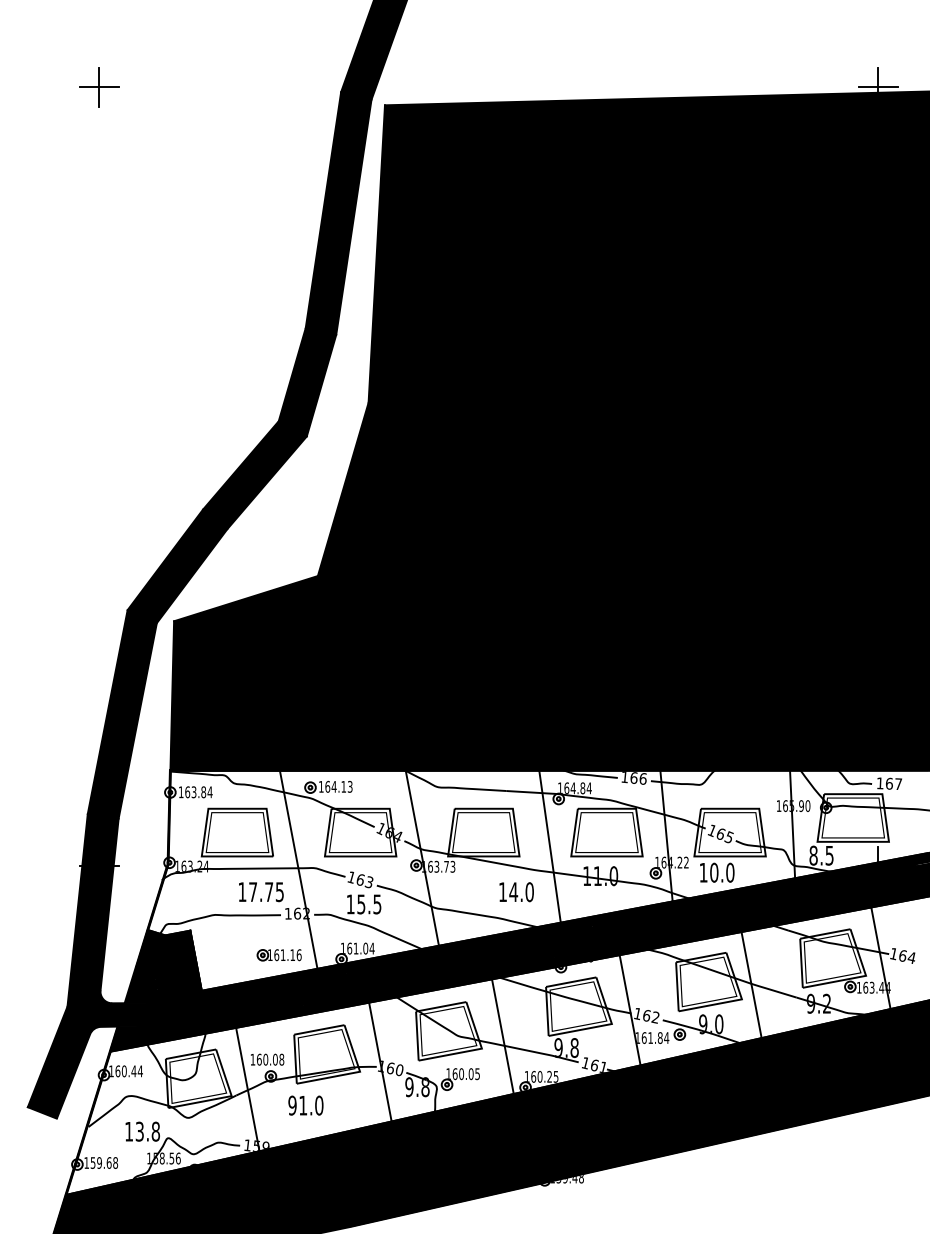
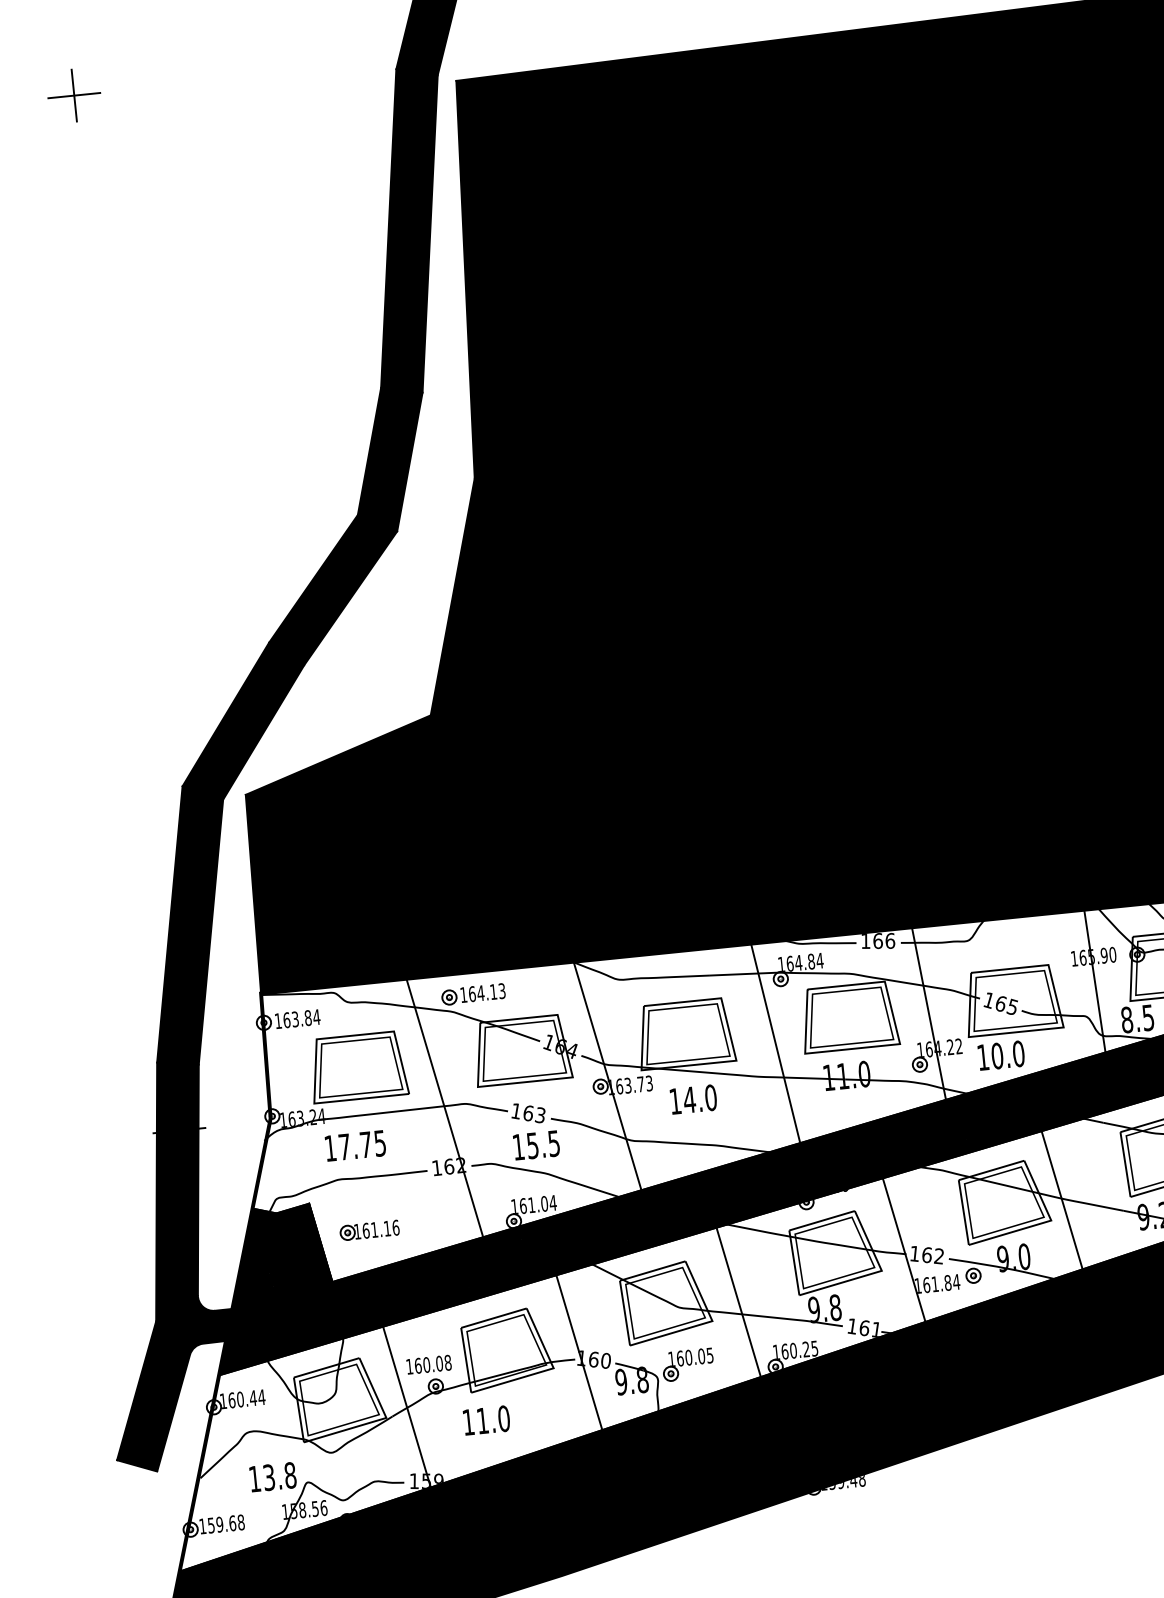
text: (261, 892) -> (355, 1146), moved
text: (516, 892) -> (693, 1100), moved
part: (278, 955) -> (368, 1231), moved
text: (292, 1105) -> (468, 1422), 91.0 -> 11.0

